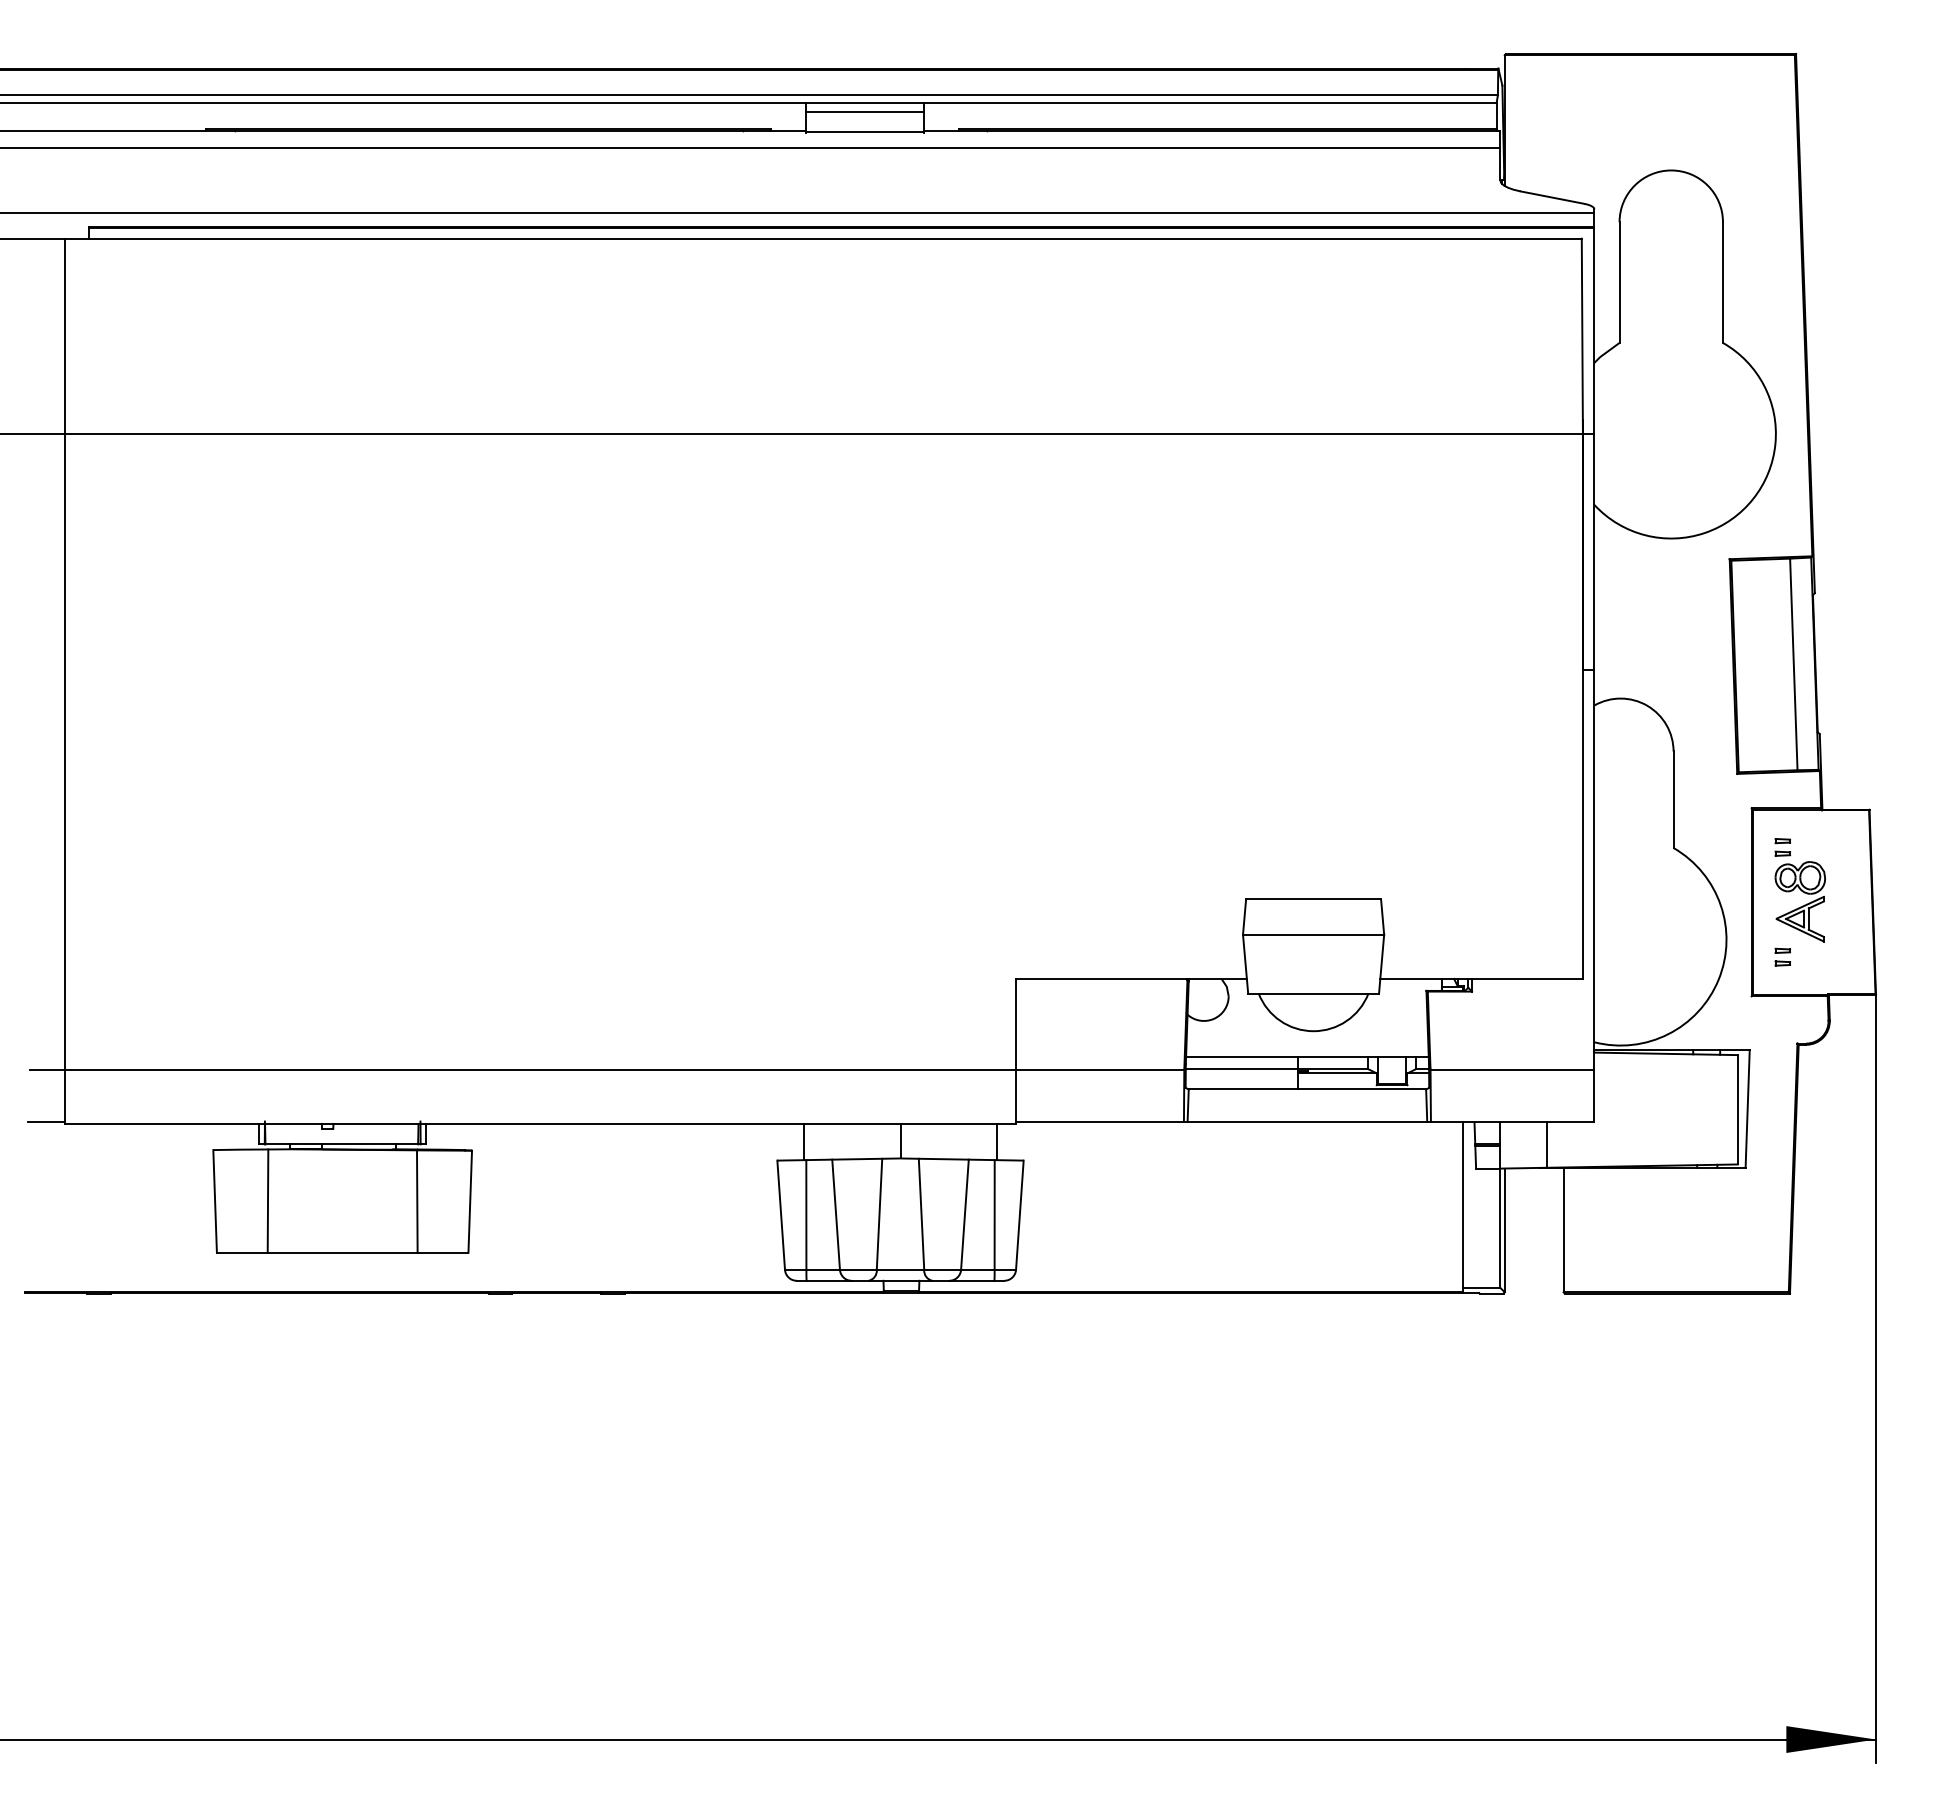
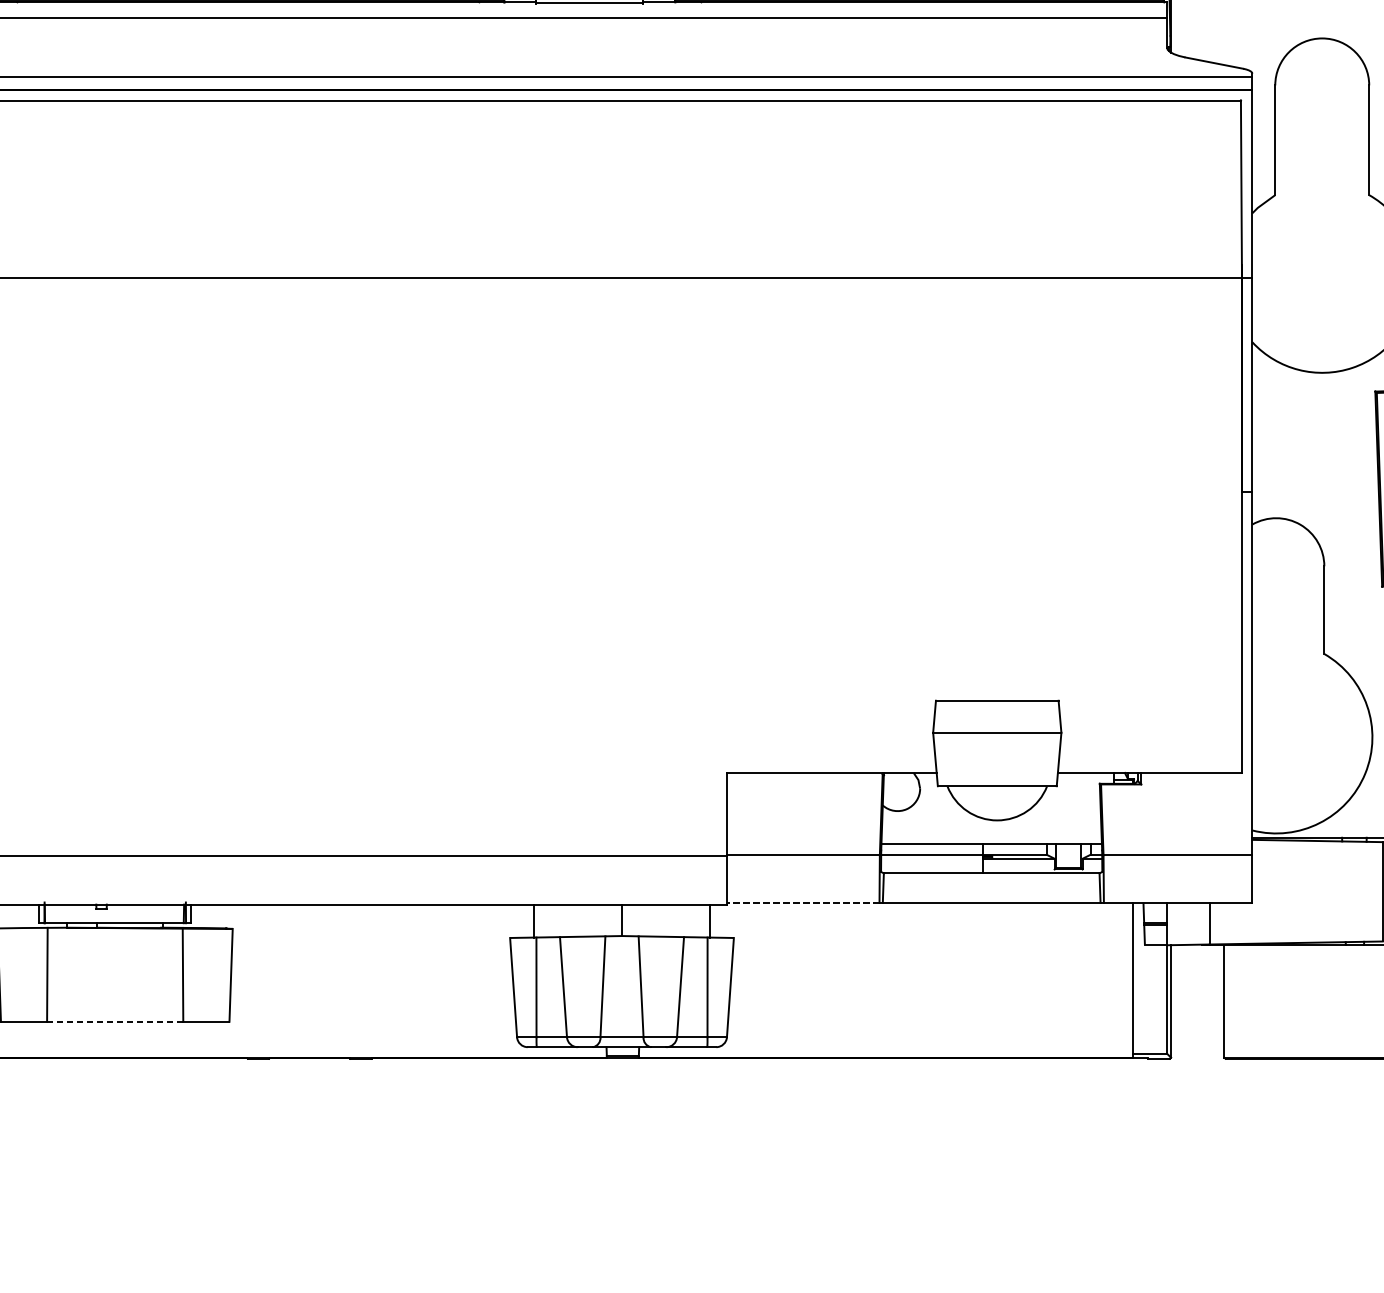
line: (1099, 1121) -> (802, 902), solid -> dashed
line: (342, 1252) -> (115, 1021), solid -> dashed

